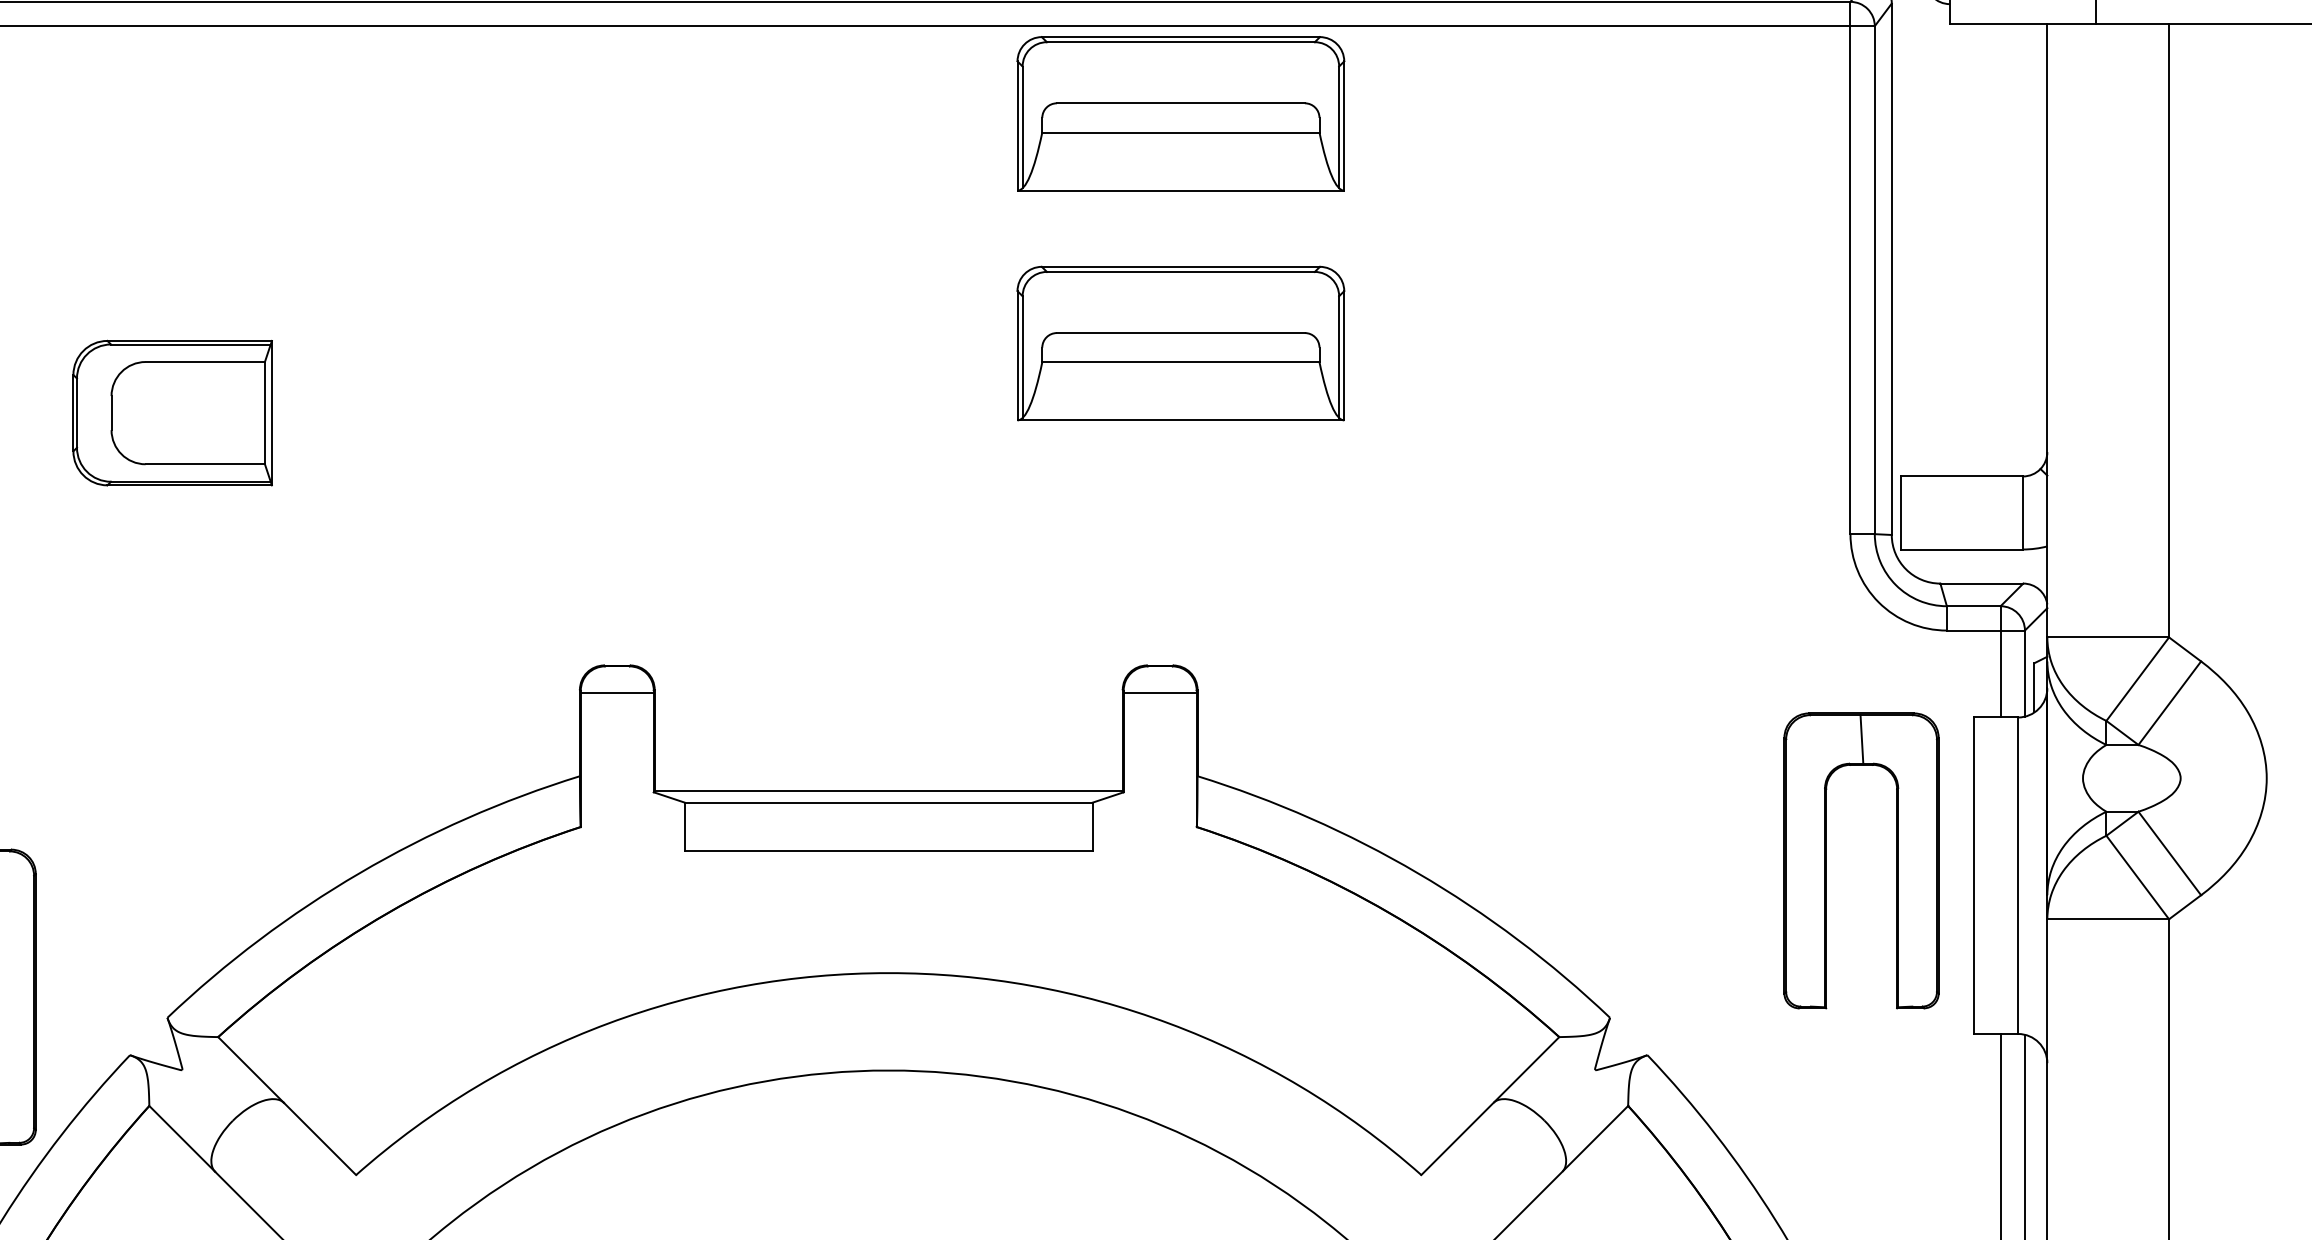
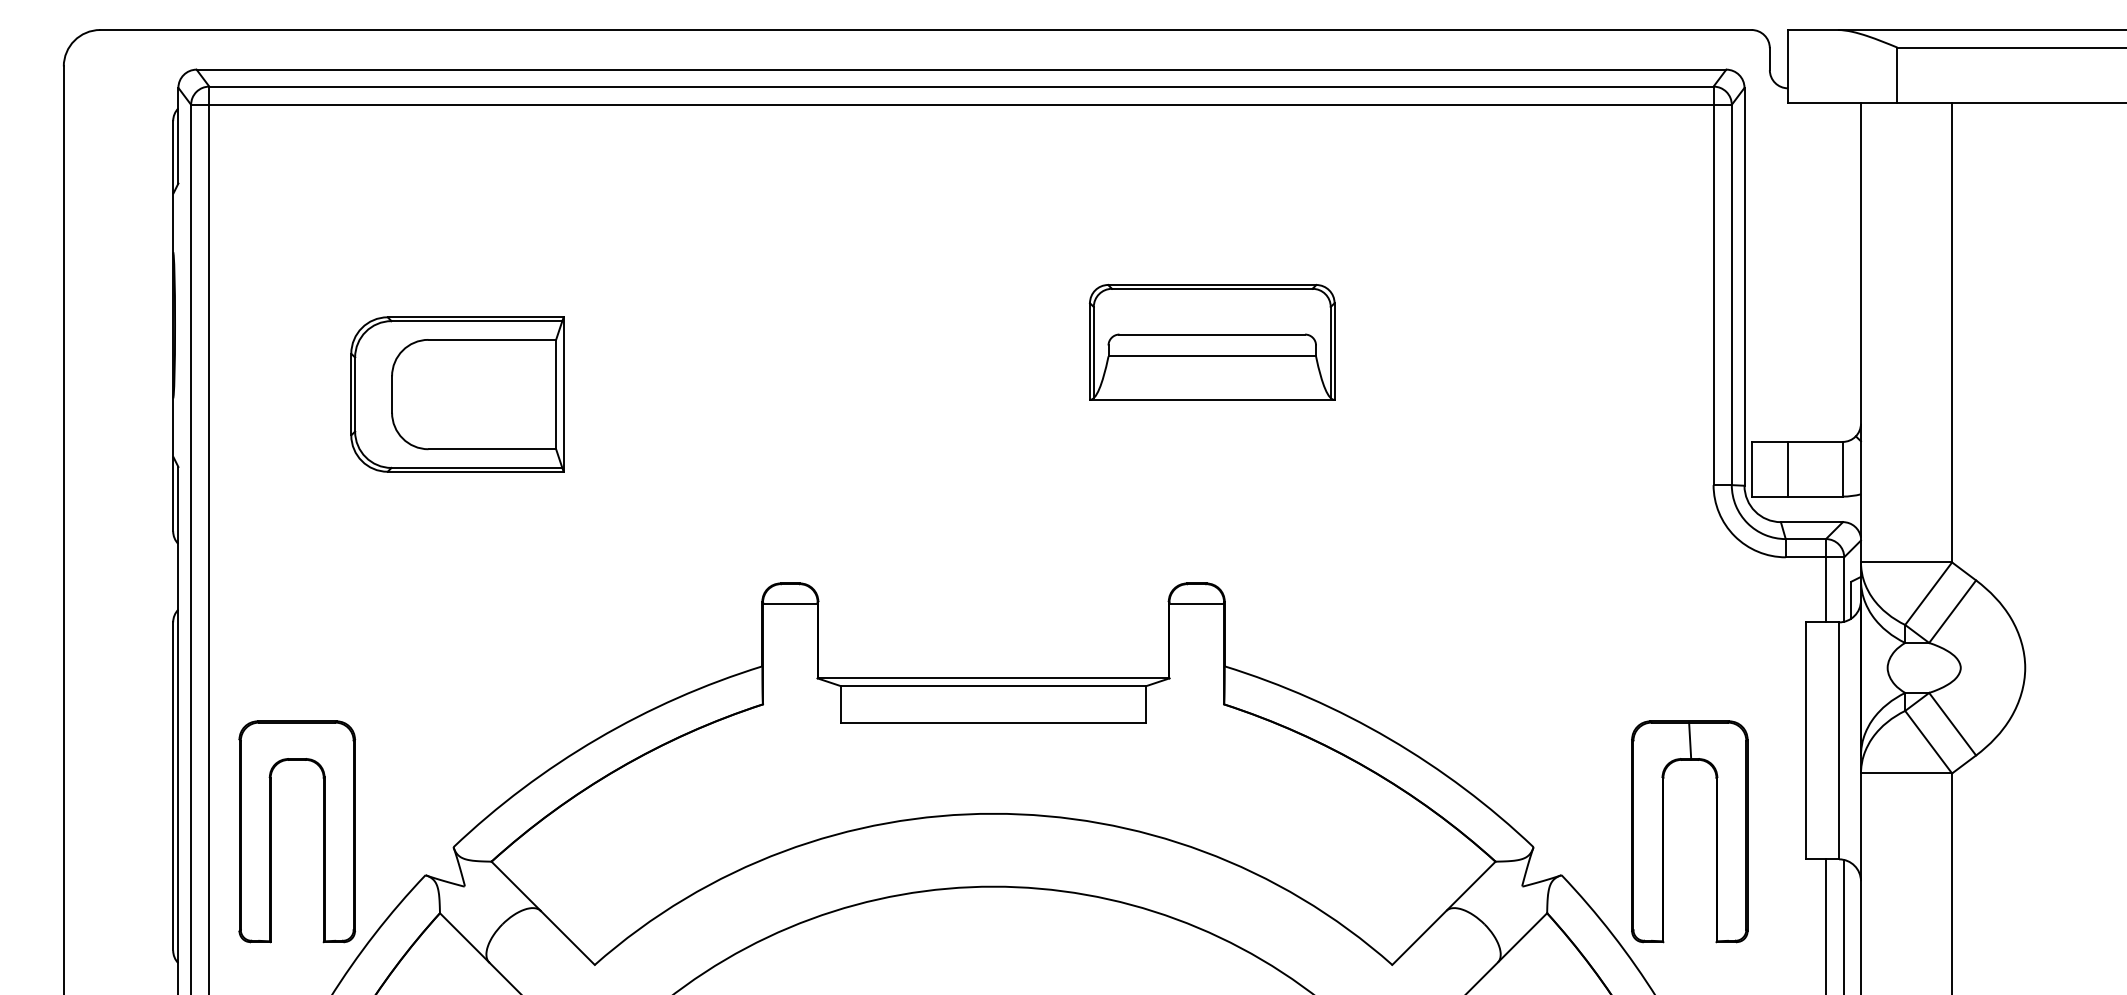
part: (1181, 112) -> (1212, 169), removed
part: (172, 413) -> (457, 394), size x1.43
line: (1950, 511) -> (1788, 468), added
part: (1826, 860) -> (1663, 831), moved

